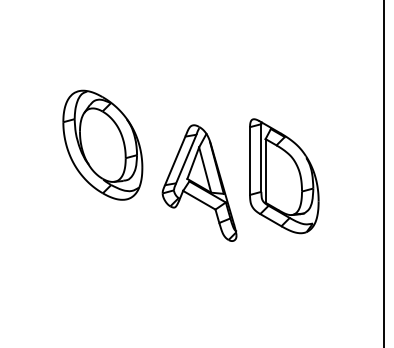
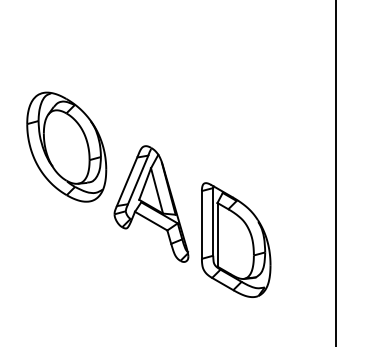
part: (102, 144) -> (66, 146), moved
part: (284, 176) -> (236, 240), moved

